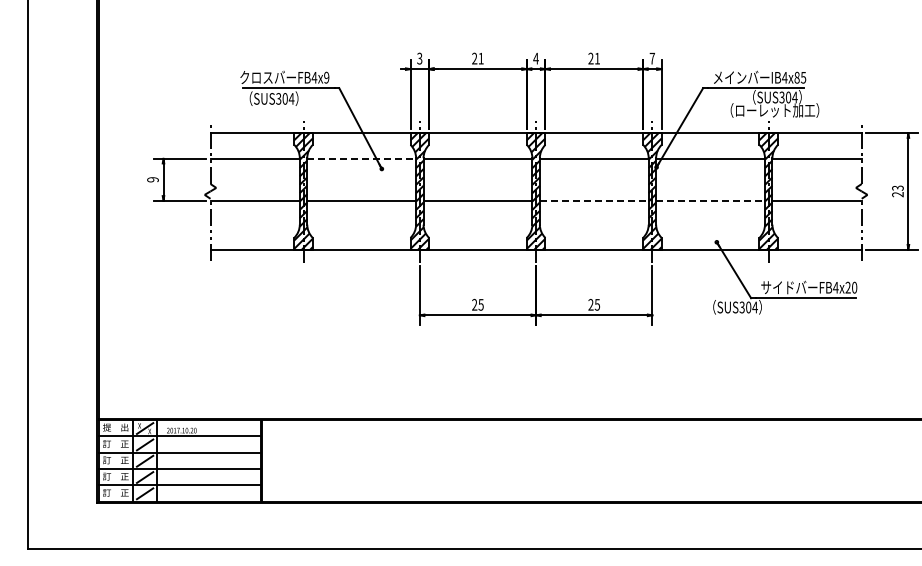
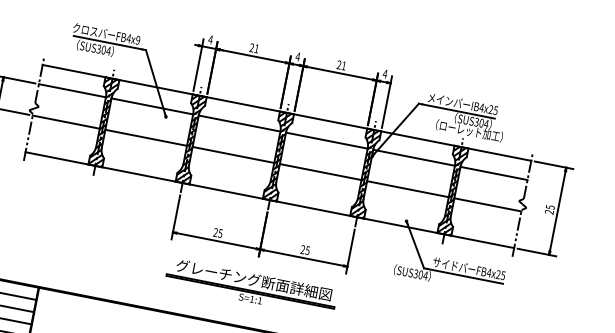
text: (419, 58) -> (210, 39), 3 -> 4
text: (652, 58) -> (385, 73), 7 -> 4
text: (796, 77) -> (490, 109), IB4x85 -> IB4x25
line: (362, 158) -> (153, 106), dashed -> solid
text: (897, 187) -> (550, 206), 23 -> 25
line: (594, 200) -> (320, 171), dashed -> solid
line: (711, 200) -> (408, 189), dashed -> solid
text: (854, 287) -> (503, 275), FB4x20 -> FB4x25
part: (534, 366) -> (251, 287), added

